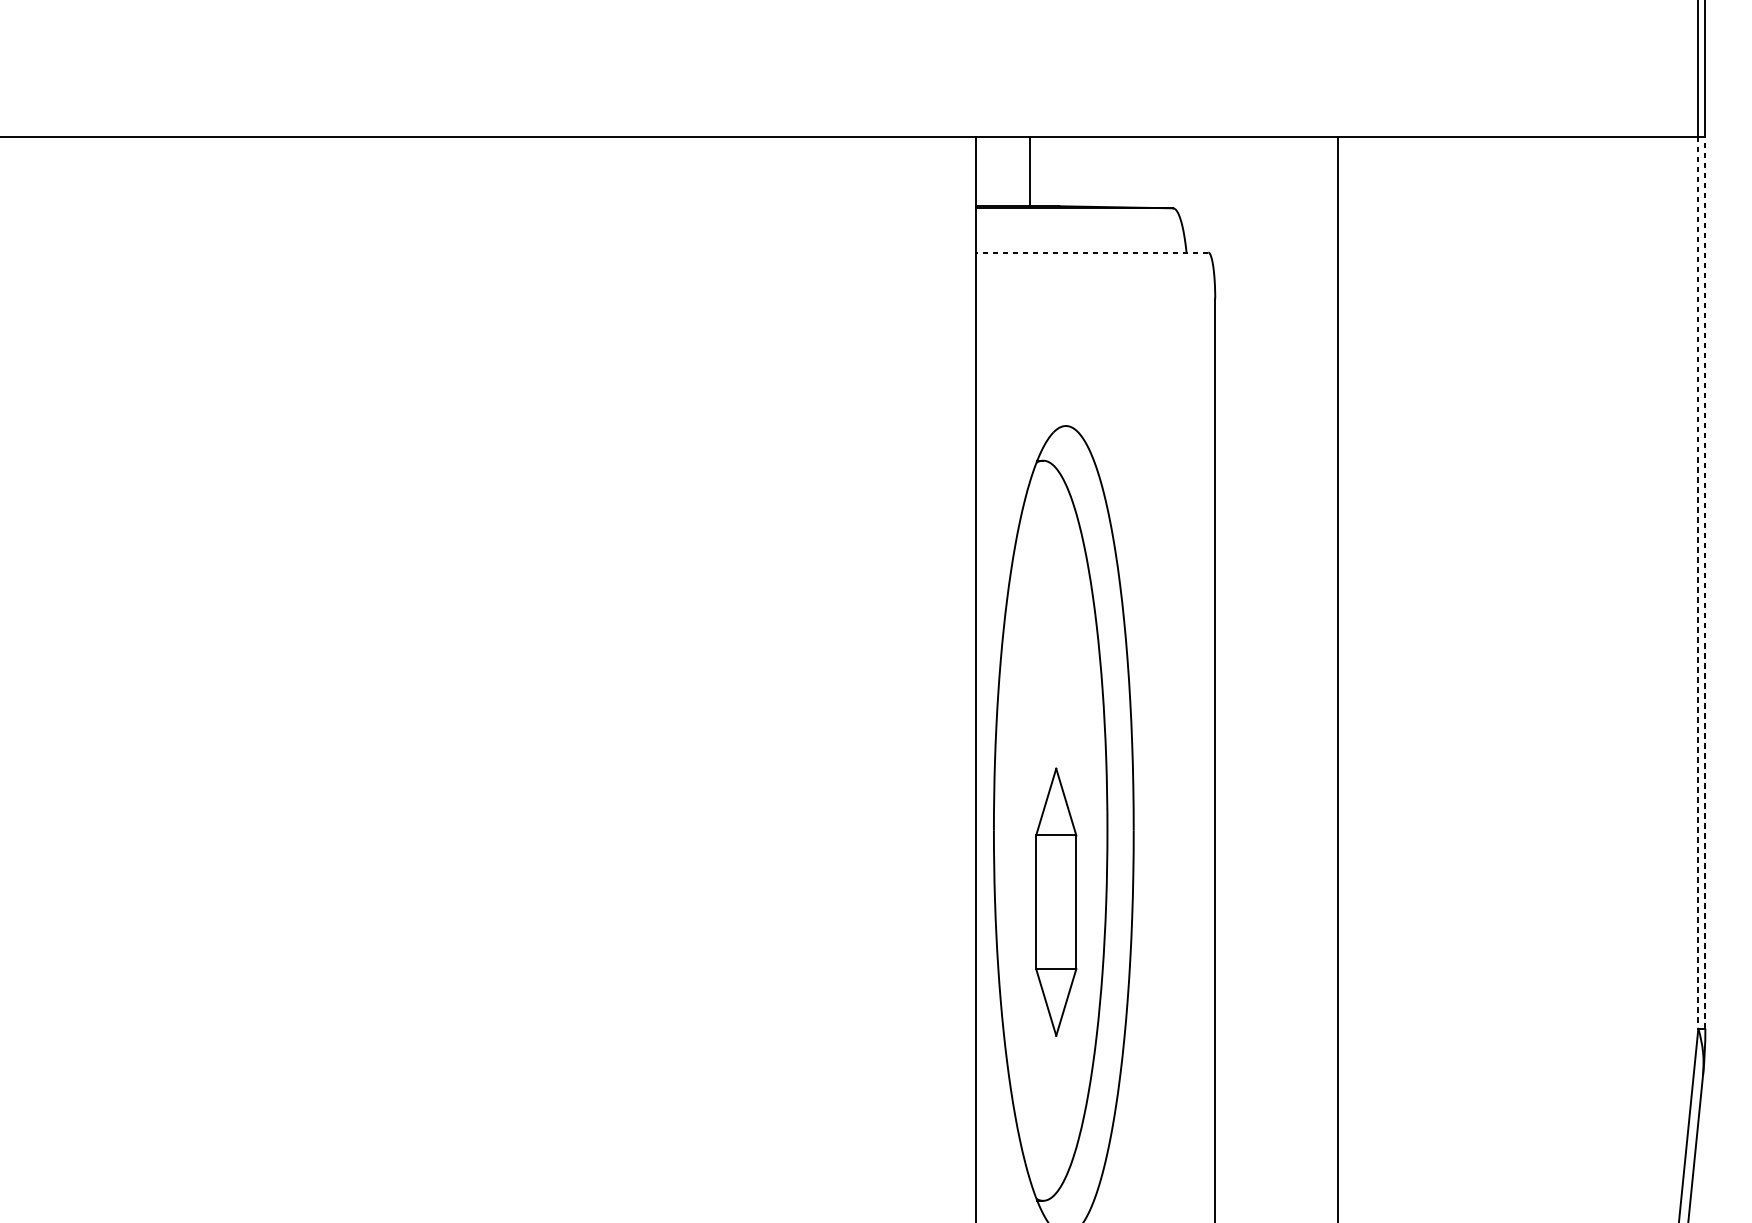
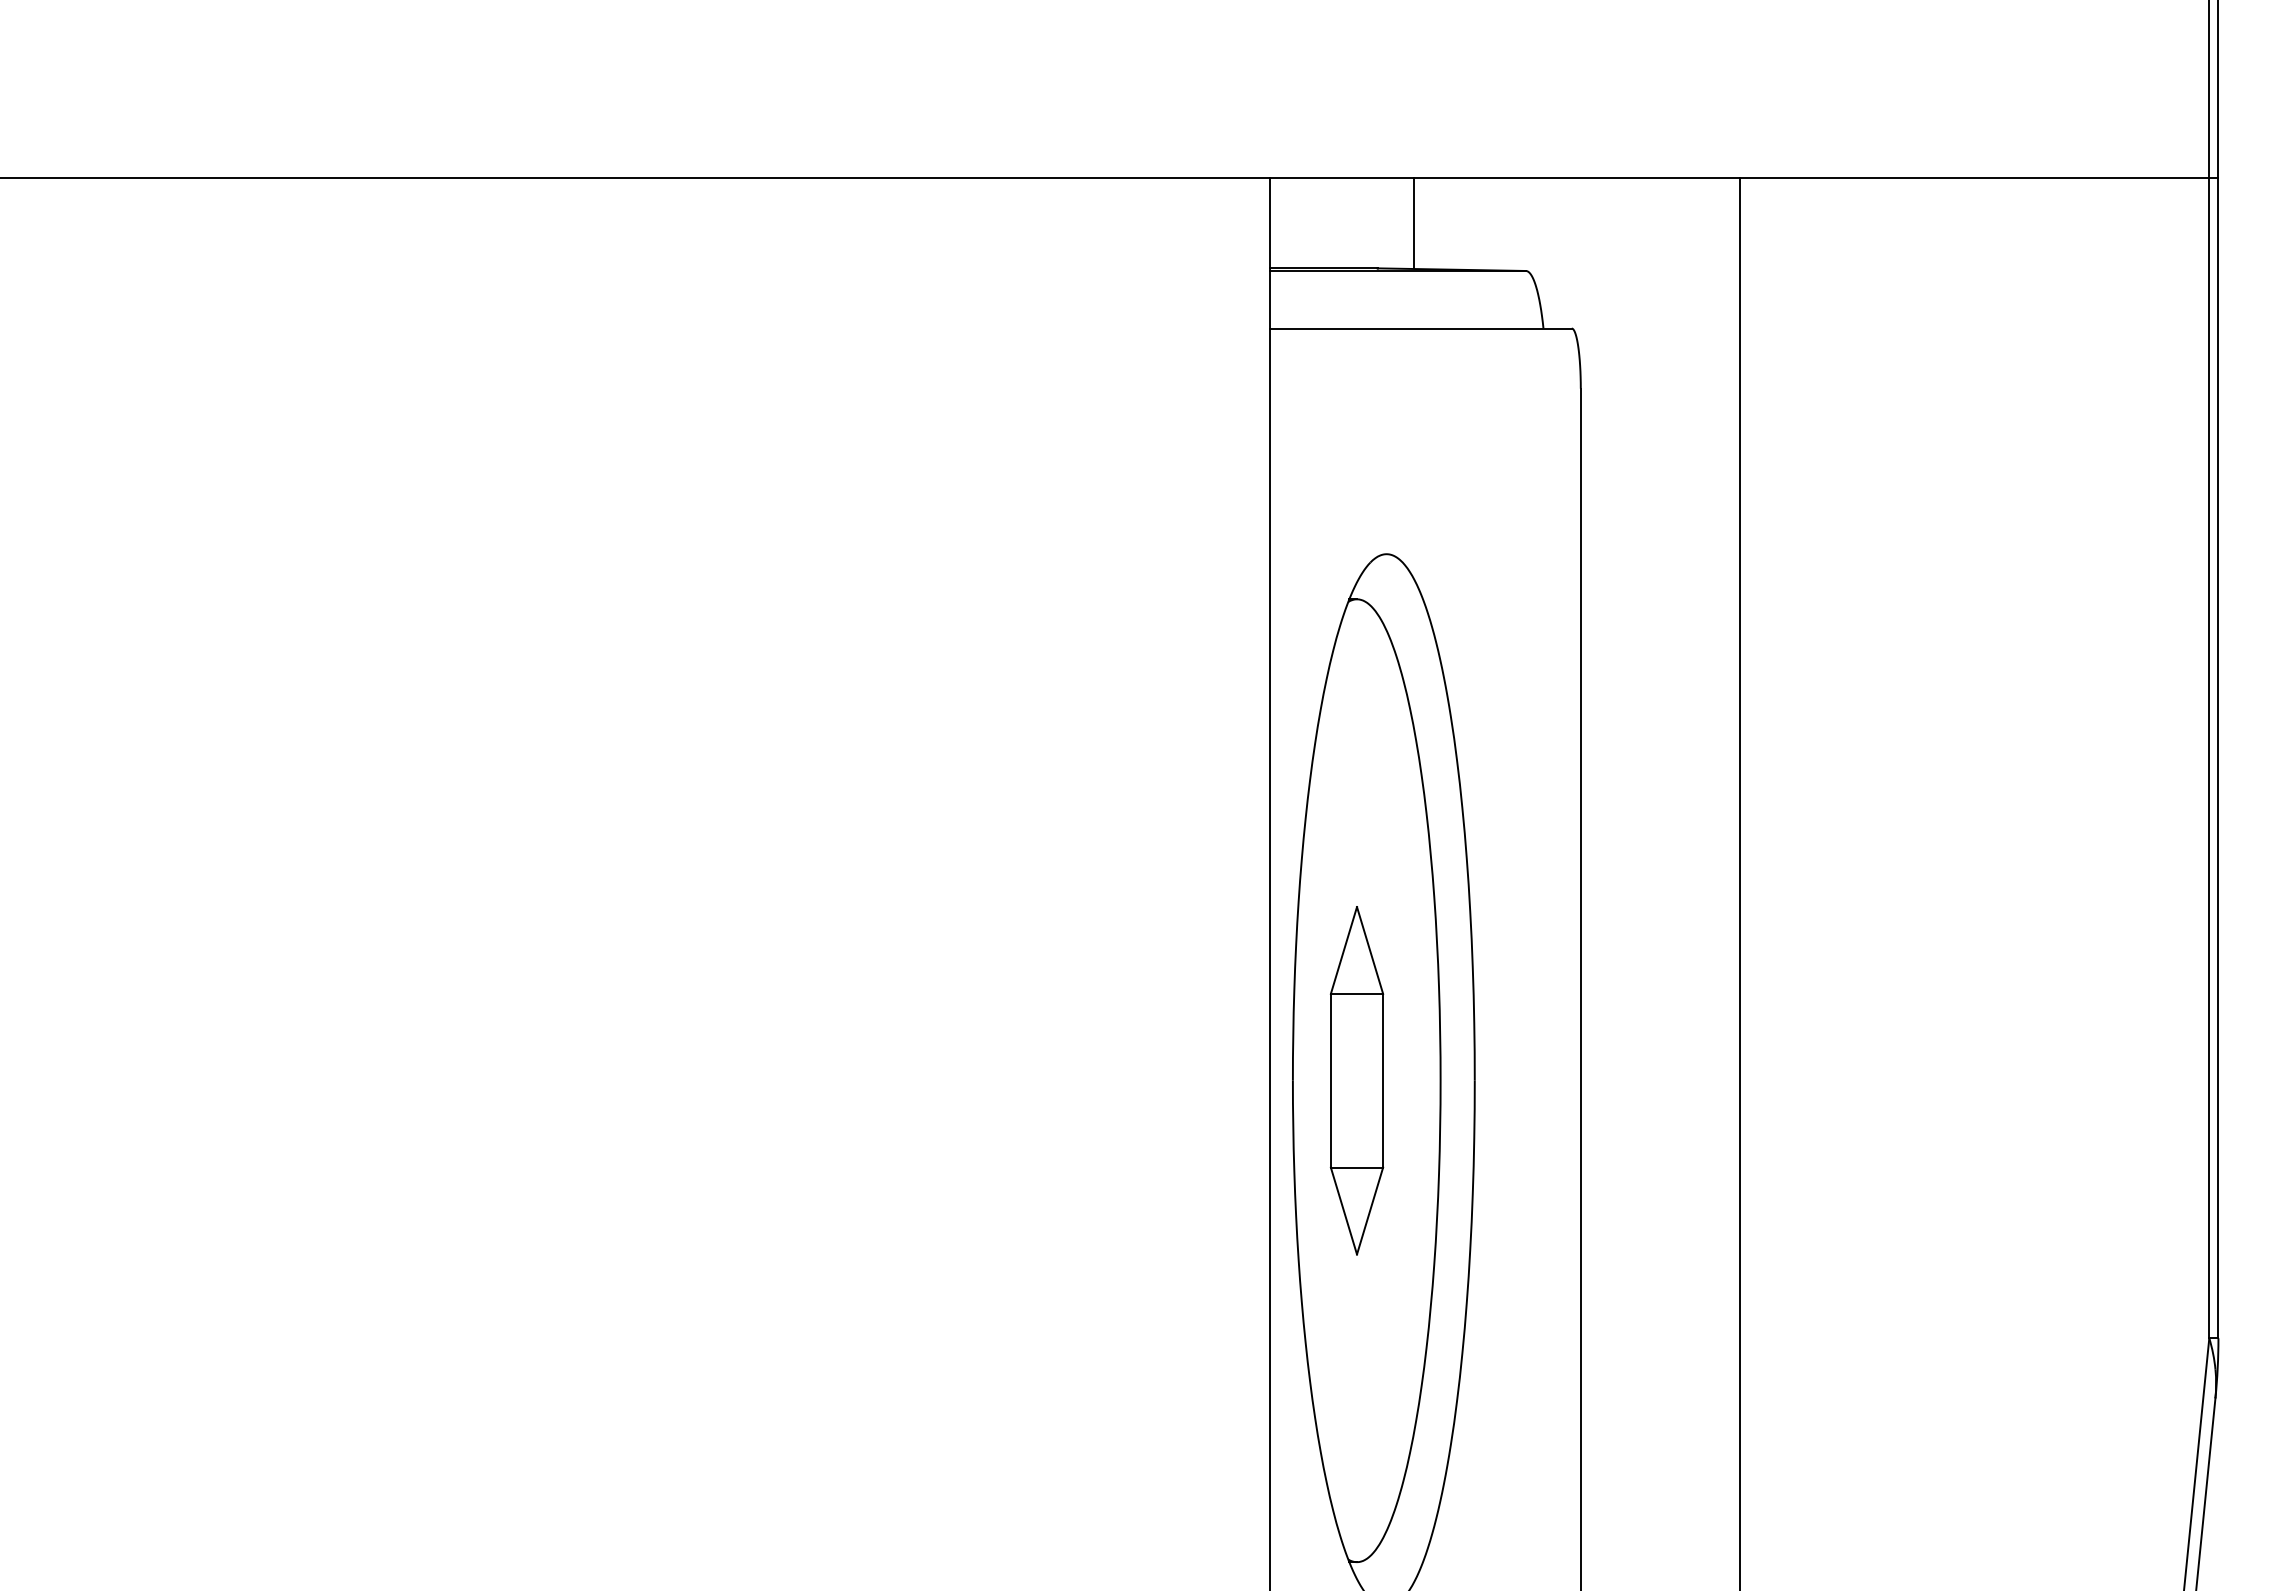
line: (1030, 171) -> (1414, 223), moved
line: (1092, 252) -> (1420, 328), dashed -> solid
line: (1705, 582) -> (2218, 757), dashed -> solid
line: (1698, 583) -> (2209, 758), dashed -> solid
part: (1055, 902) -> (1356, 1080), moved

